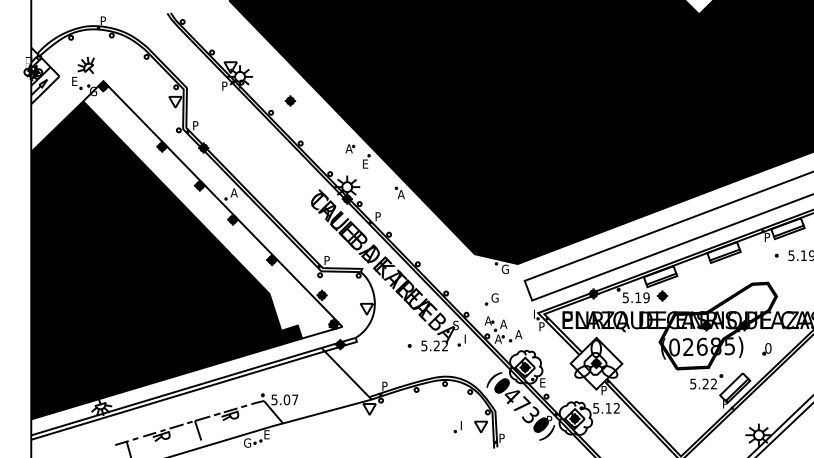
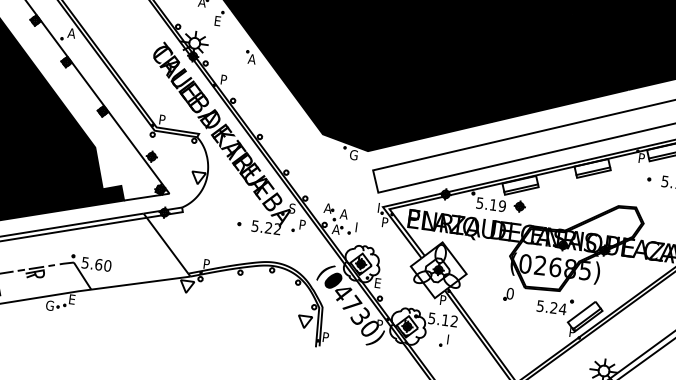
part: (491, 299) -> (334, 185), removed
text: (518, 334) -> (358, 227), A -> I
text: (467, 336) -> (303, 222), I -> P
part: (766, 349) -> (508, 294), moved
text: (713, 383) -> (562, 308), 5.22 -> 5.24
text: (291, 399) -> (103, 264), 5.07 -> 5.60
part: (457, 427) -> (443, 341), moved

